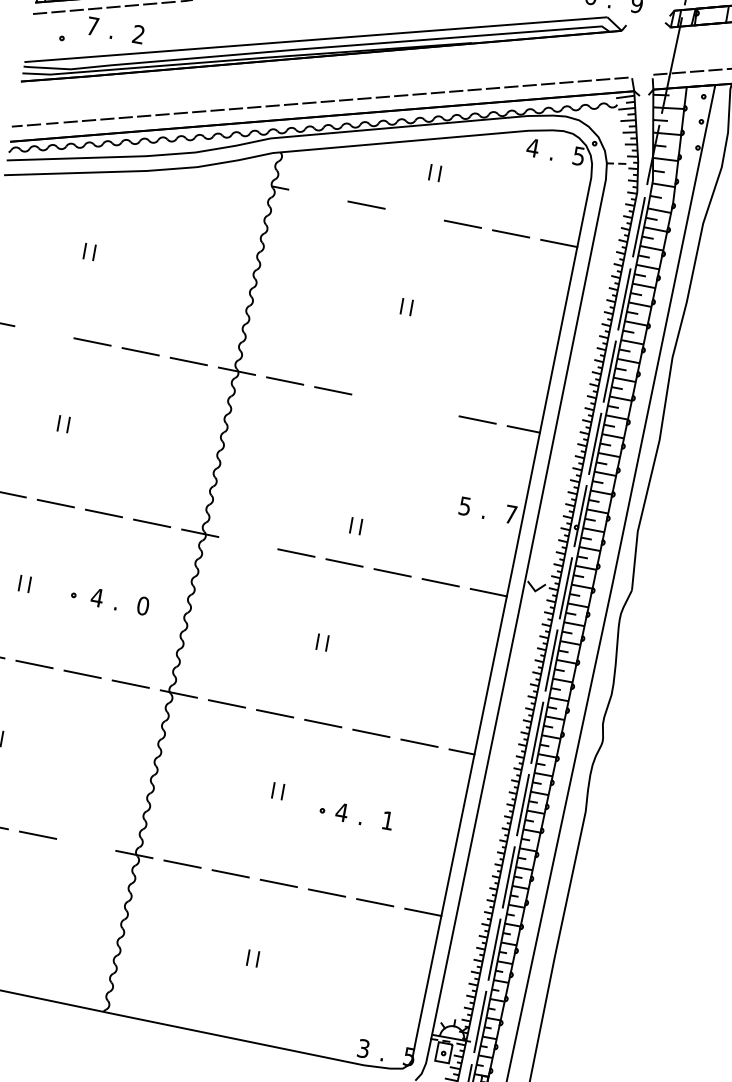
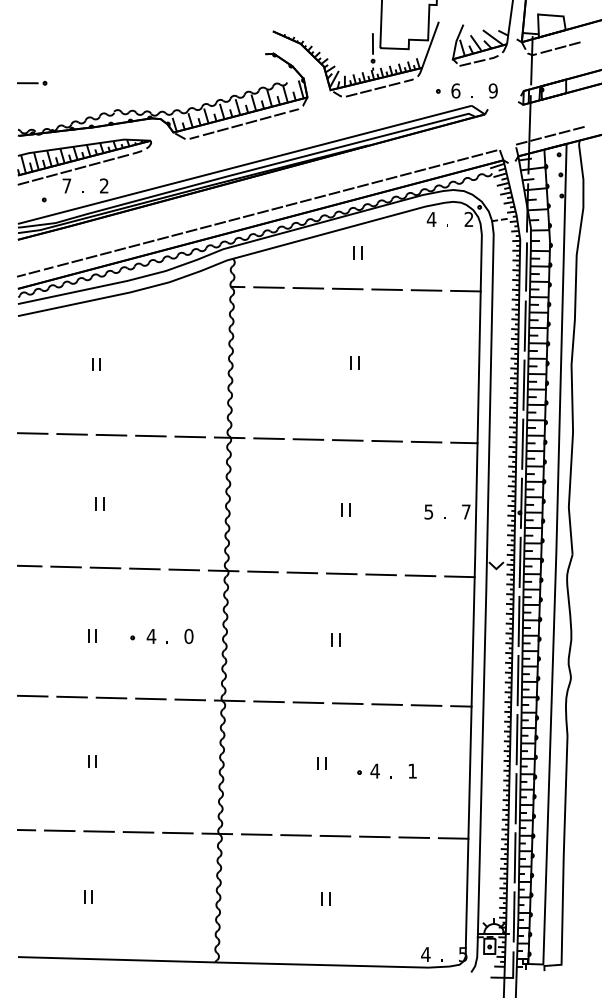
text: (578, 156) -> (468, 219), 5 -> 2
line: (317, 195) -> (268, 287), added
line: (414, 214) -> (347, 288), added
line: (43, 332) -> (71, 434), added
line: (380, 400) -> (347, 440), added
line: (428, 409) -> (386, 440), added
part: (356, 525) -> (345, 509), moved
line: (247, 542) -> (262, 571), added
line: (85, 844) -> (177, 832), added
text: (363, 1048) -> (425, 954), 3 -> 4

